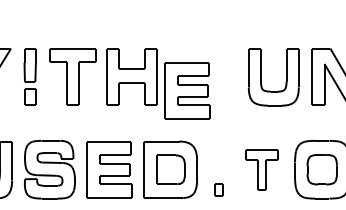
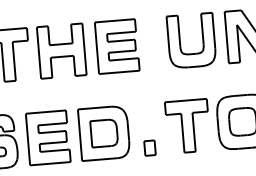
part: (187, 90) -> (117, 46), moved
part: (261, 169) -> (187, 126), size x1.43
part: (218, 189) -> (149, 147), size x1.43

